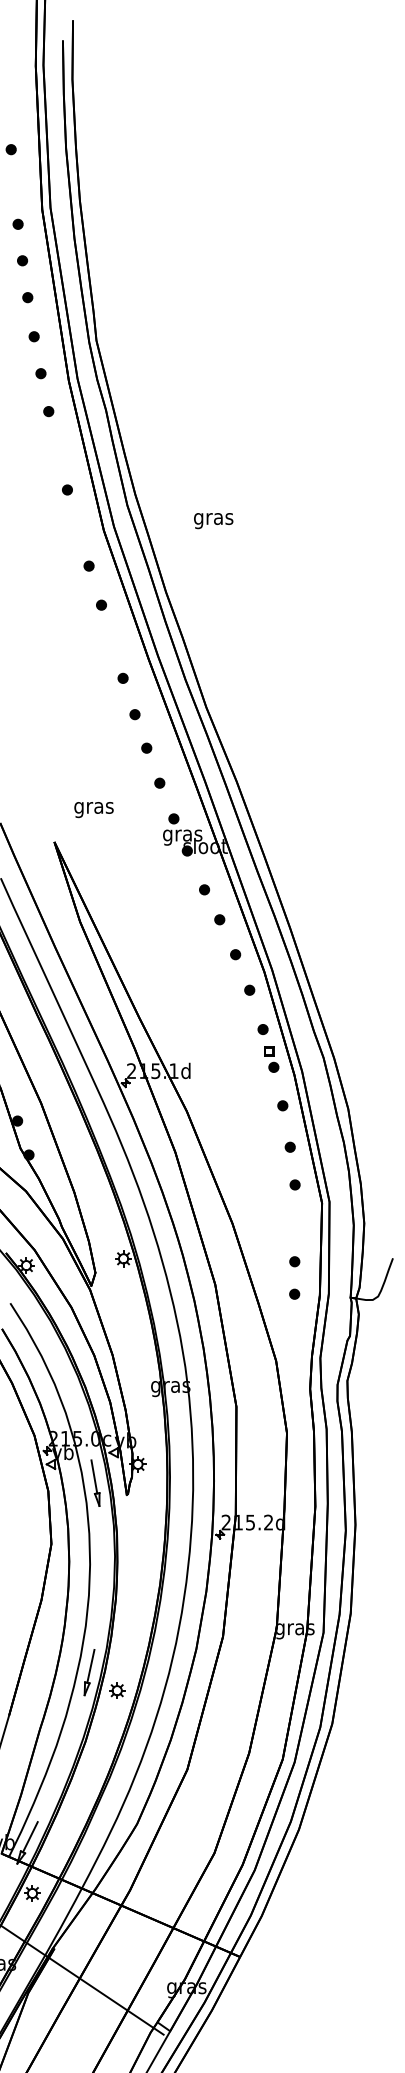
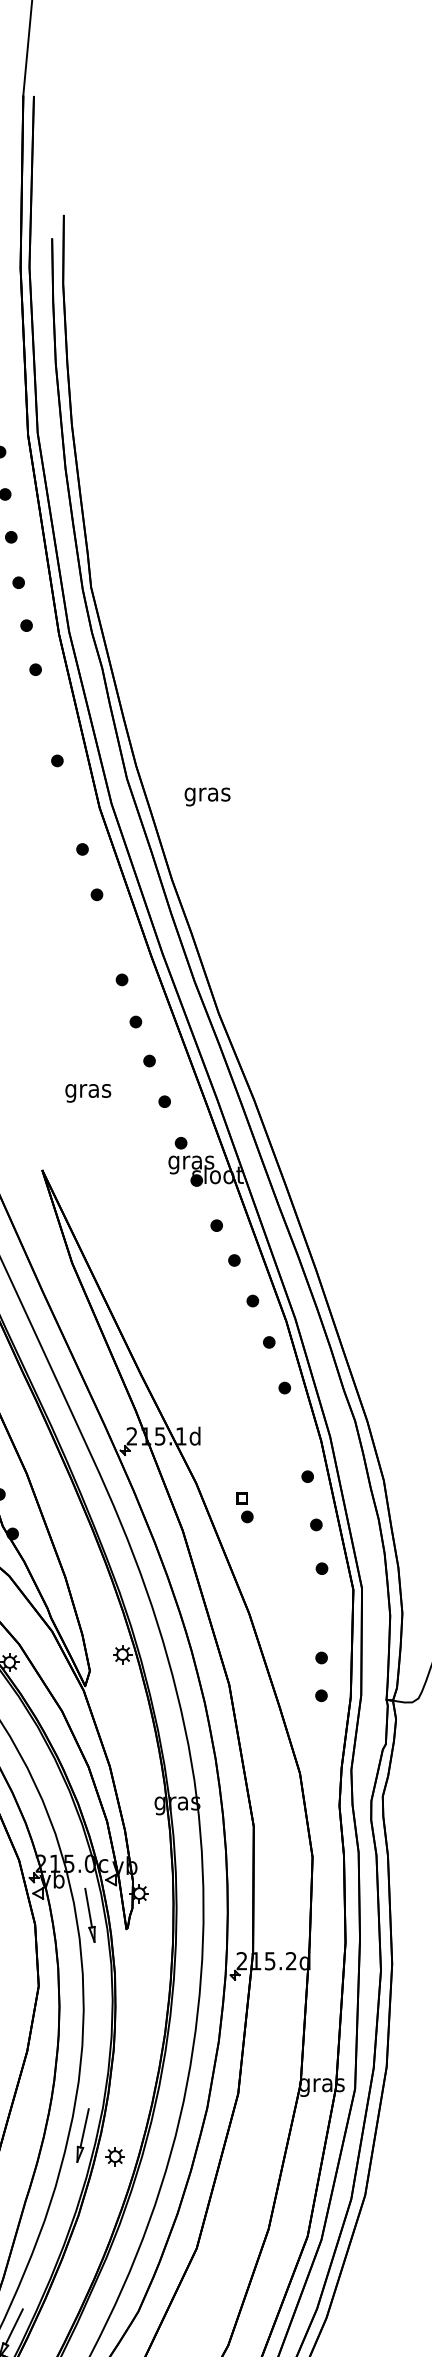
text: (213, 521) -> (207, 797), moved
text: (93, 810) -> (87, 1093), moved
part: (271, 1059) -> (244, 1507), moved

